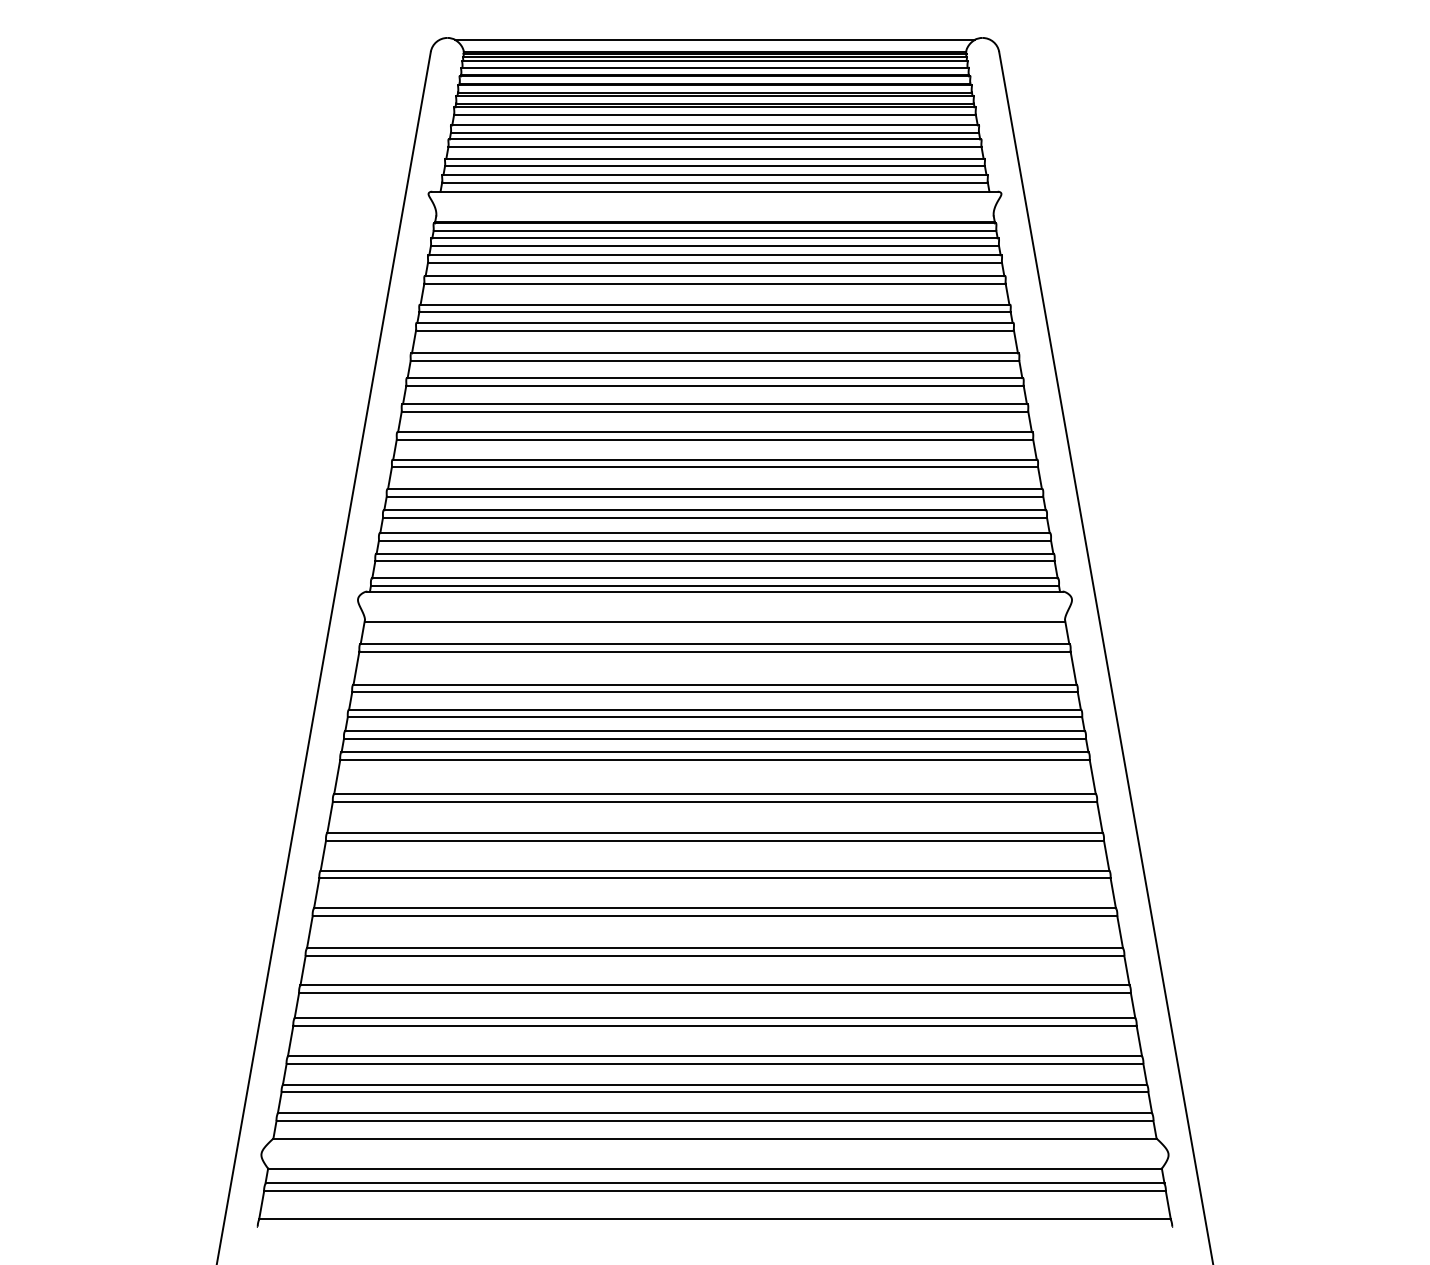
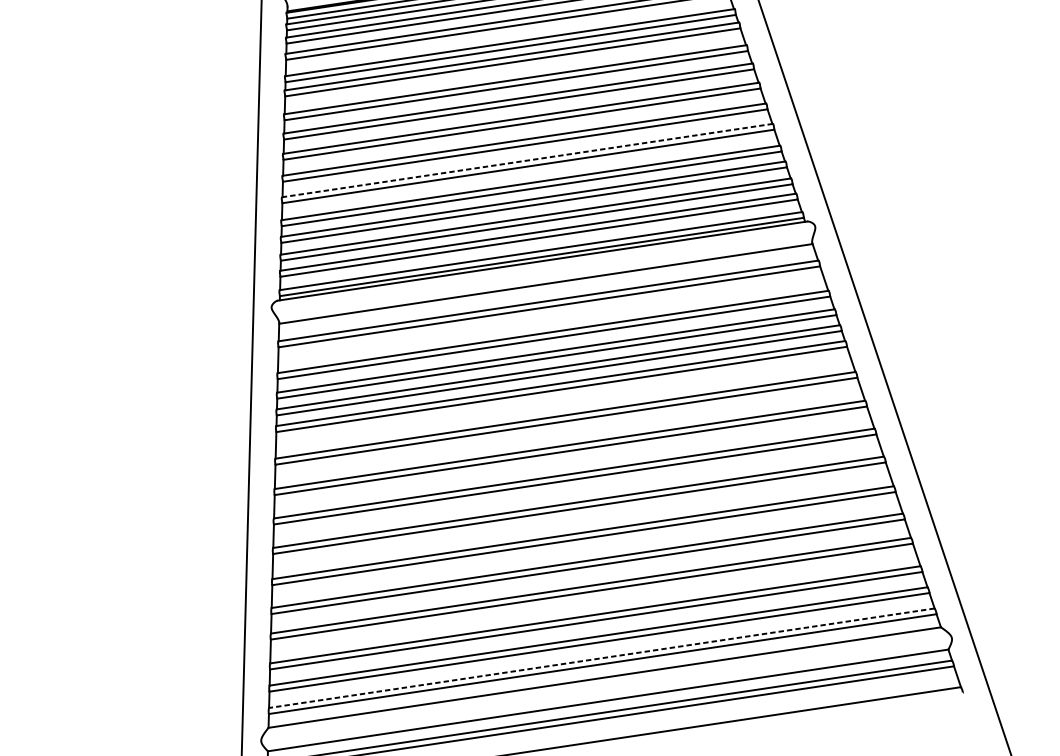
line: (714, 459) -> (527, 160), solid -> dashed
line: (714, 1113) -> (601, 658), solid -> dashed

